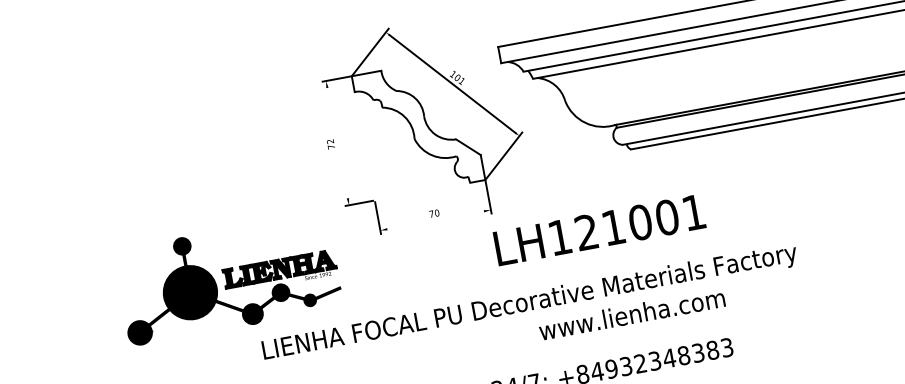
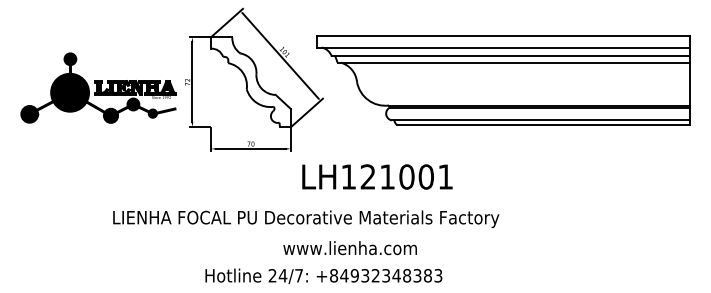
line: (337, 143) -> (192, 82), added
line: (434, 219) -> (250, 148), added
text: (599, 229) -> (377, 176), moved
part: (228, 278) -> (98, 87), moved
text: (631, 315) -> (349, 248), moved

